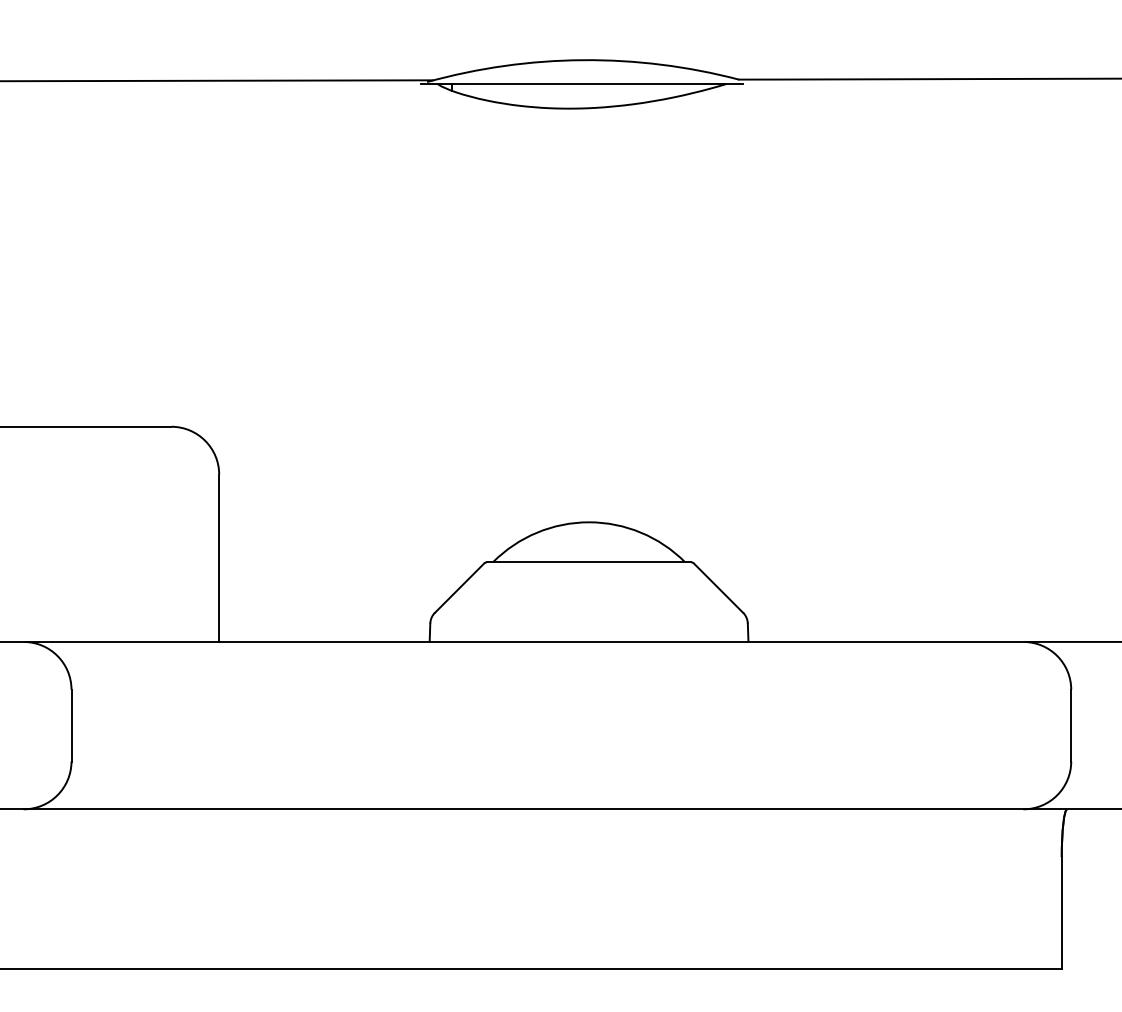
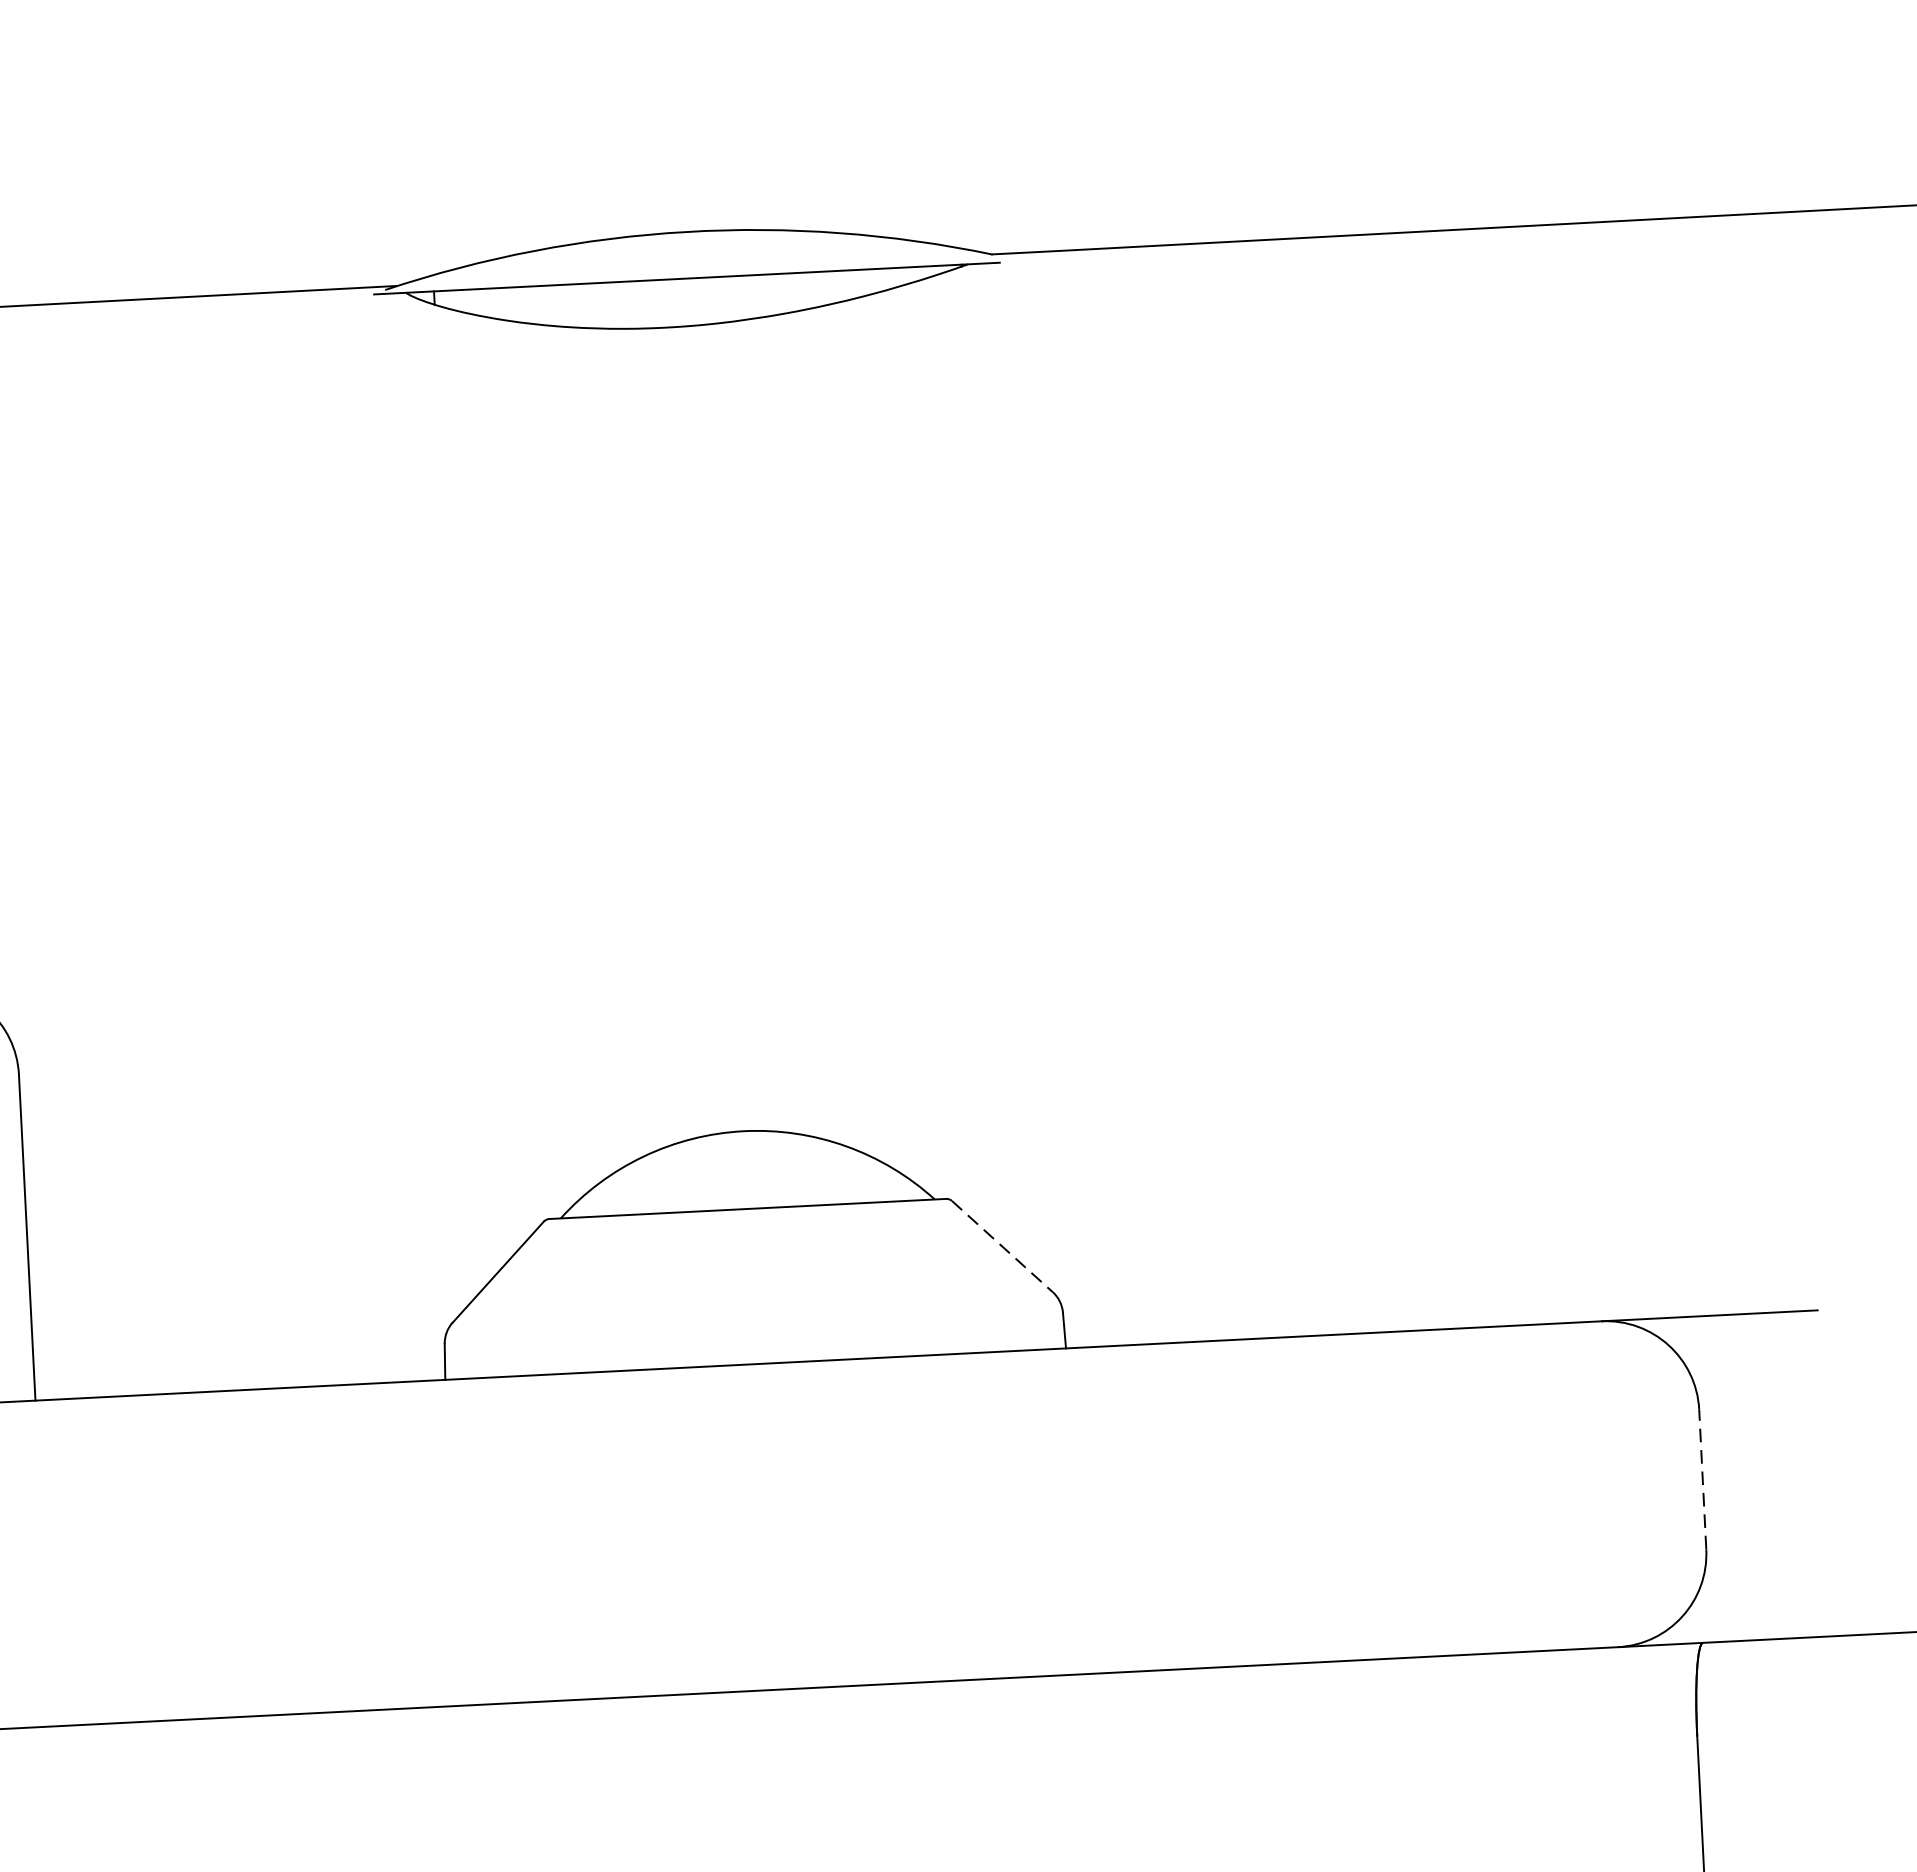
line: (718, 588) -> (1002, 1247), solid -> dashed
line: (1071, 725) -> (1703, 1479), solid -> dashed

